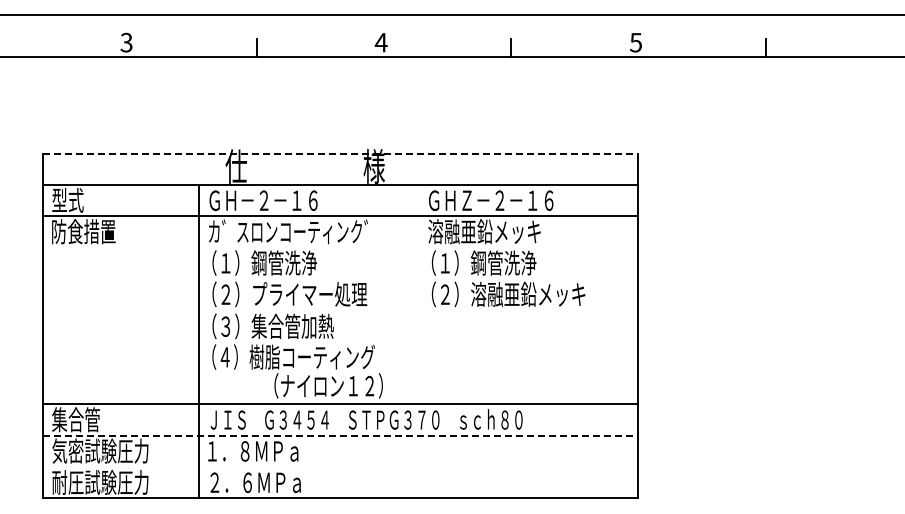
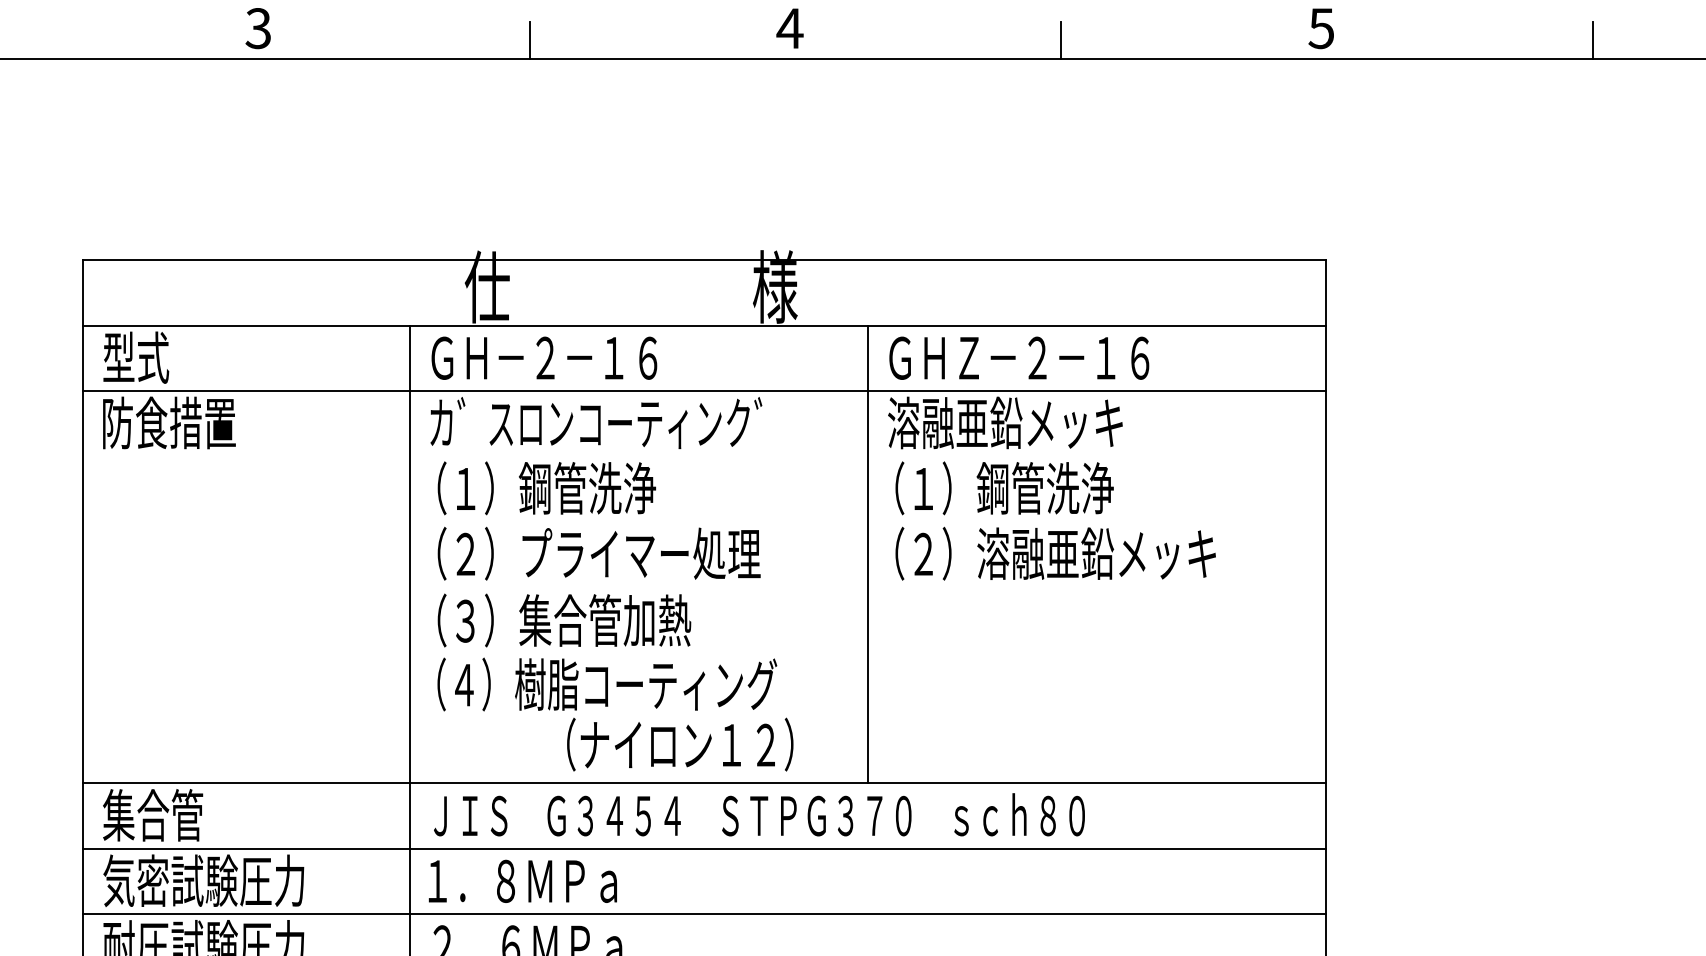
line: (340, 153) -> (704, 259), dashed -> solid
line: (418, 294) -> (867, 553), added
line: (340, 435) -> (704, 848), dashed -> solid
line: (339, 467) -> (702, 914), added

